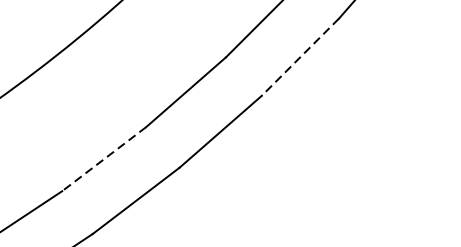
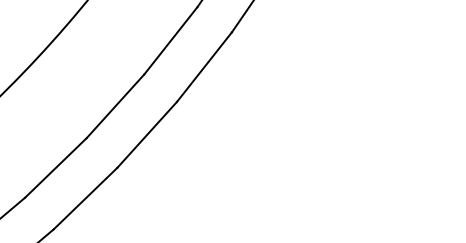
line: (300, 57) -> (204, 67), dashed -> solid
line: (103, 158) -> (55, 167), dashed -> solid

